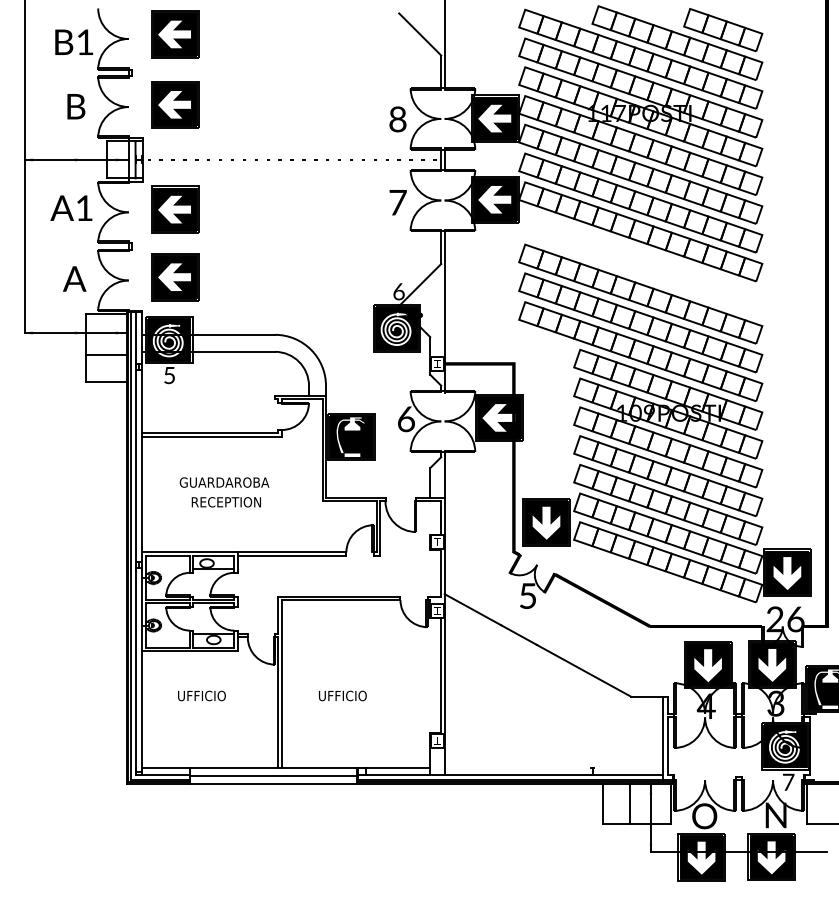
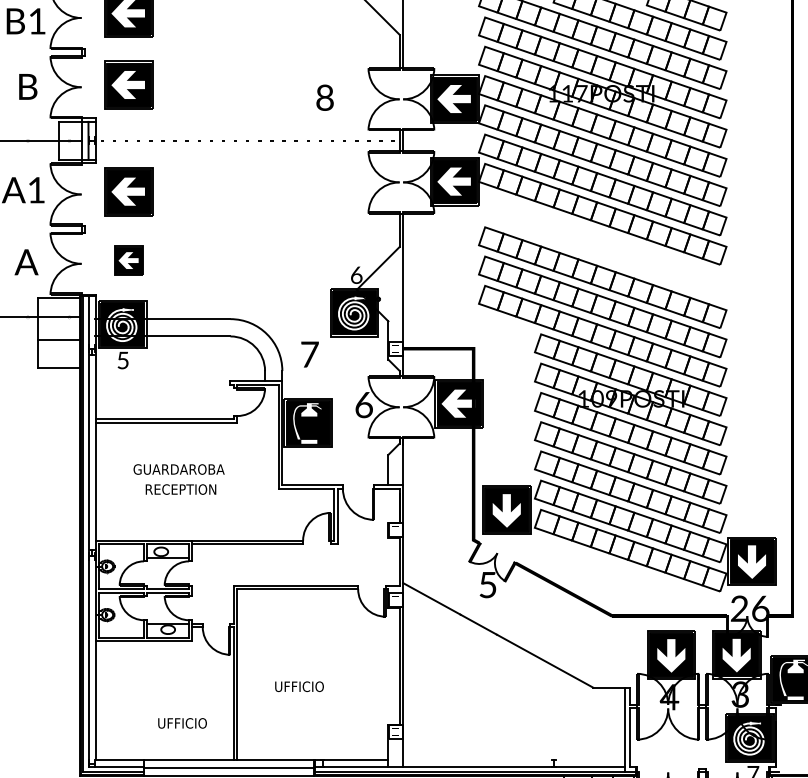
text: (397, 119) -> (324, 97), moved
text: (397, 202) -> (309, 354), moved
part: (175, 277) -> (129, 260), size x0.6
text: (201, 695) -> (182, 722), moved

